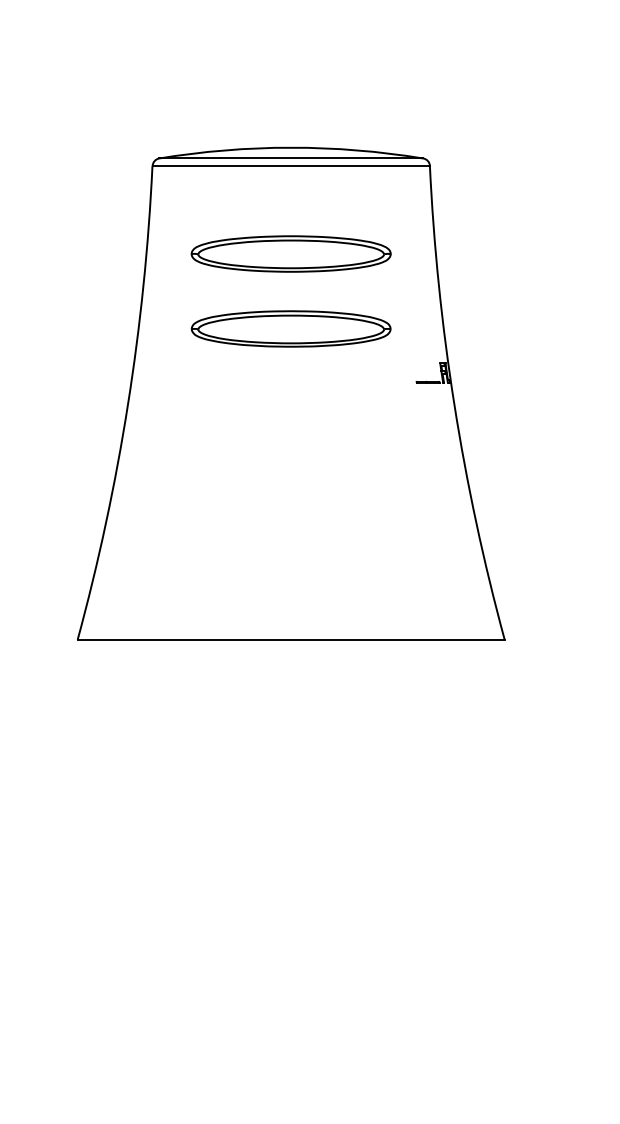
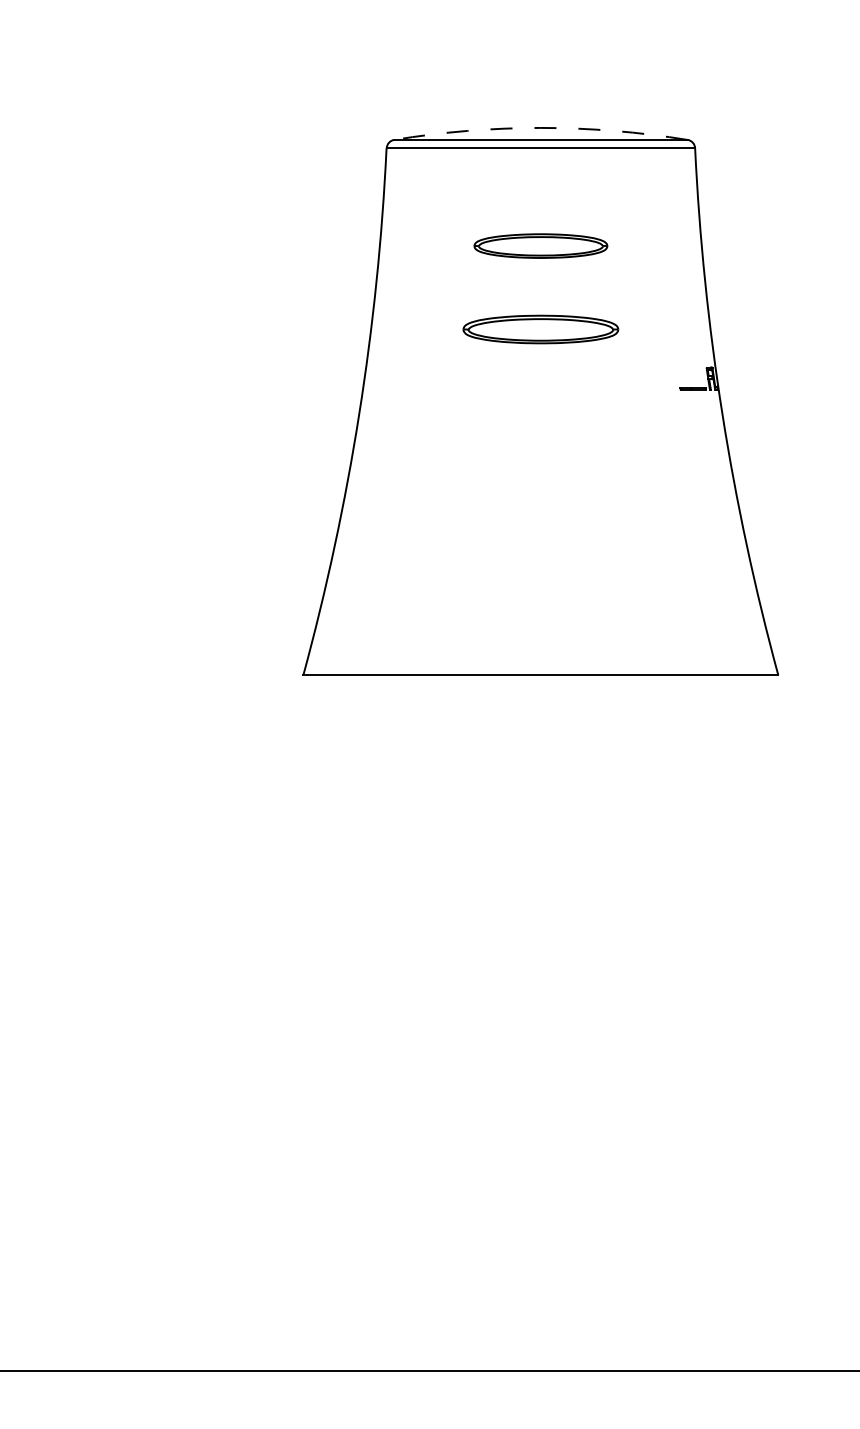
arc: (290, 147) -> (540, 127), solid -> dashed
part: (290, 253) -> (540, 245), size x0.6
part: (290, 328) -> (540, 329), size x0.7

